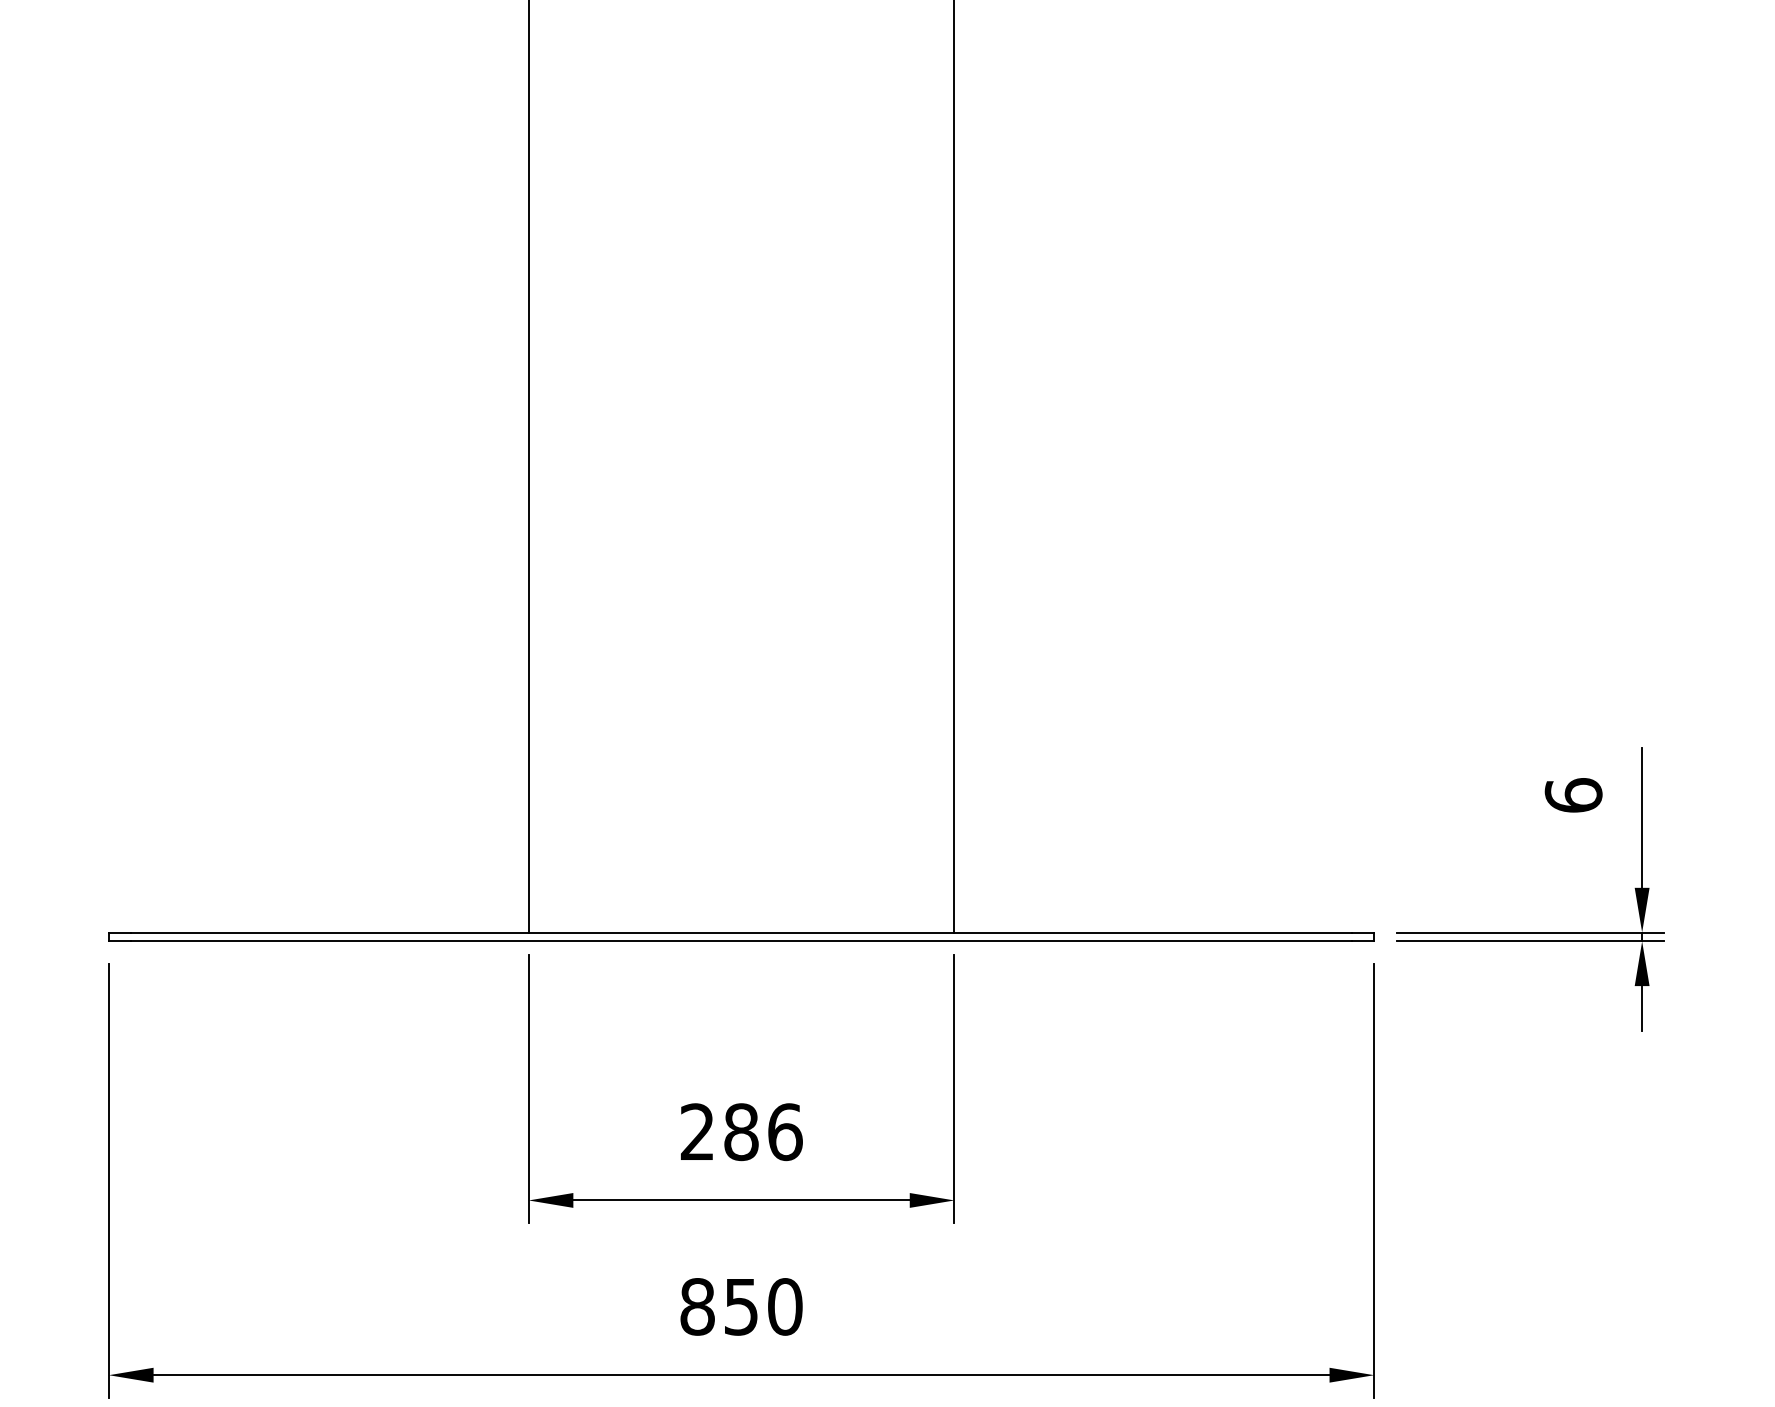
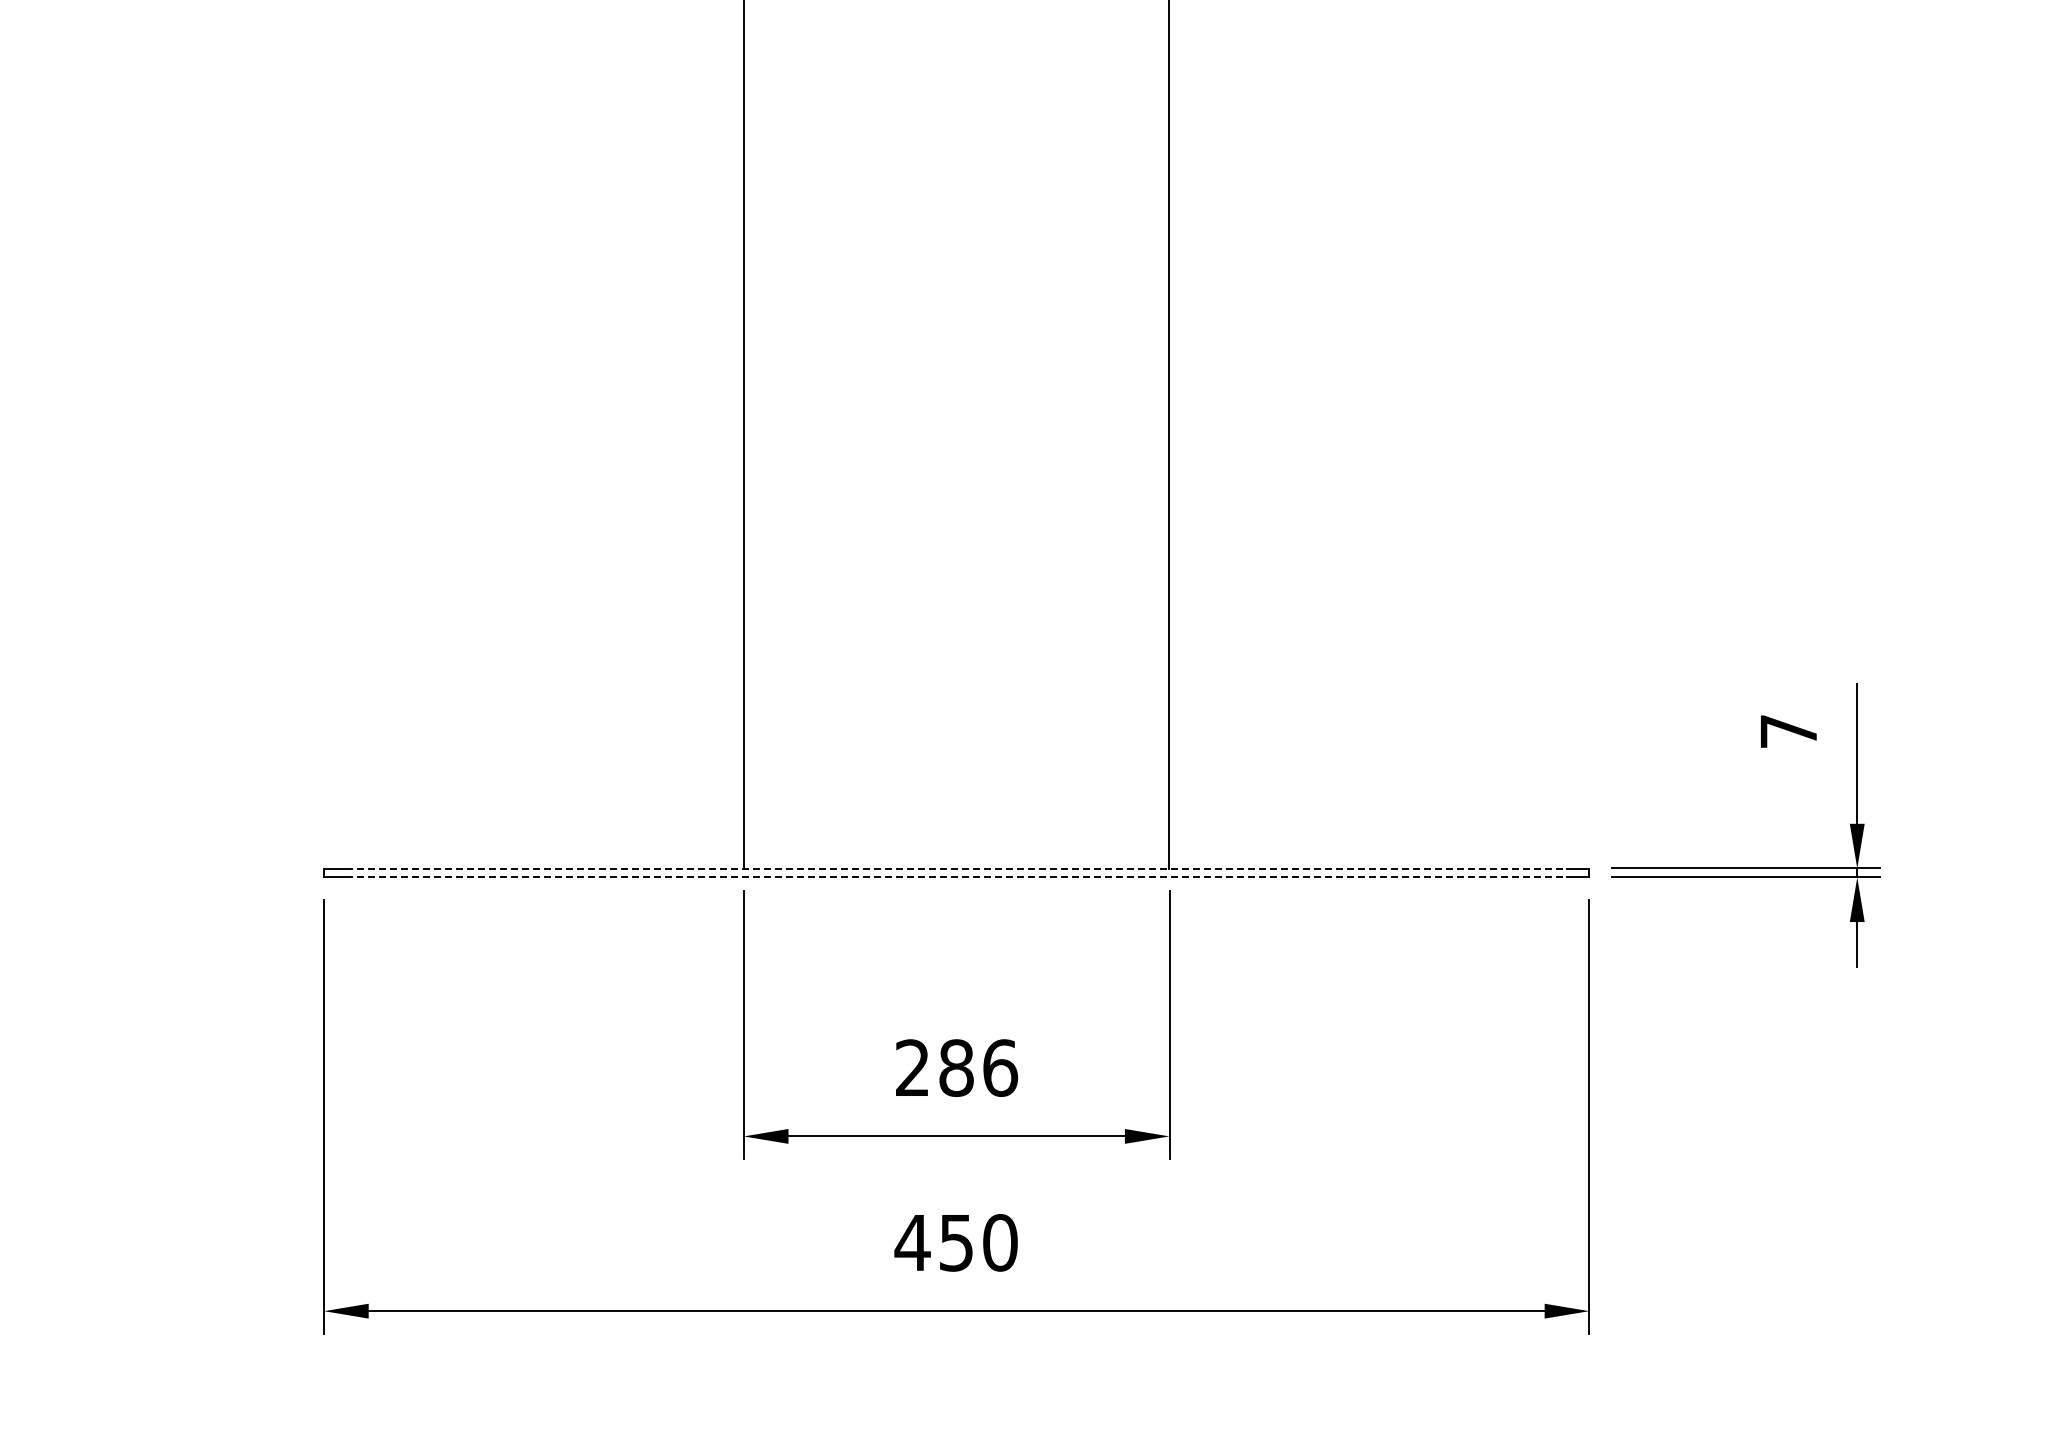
text: (1573, 795) -> (1788, 731), 6 -> 7
line: (742, 932) -> (957, 868), solid -> dashed
line: (742, 941) -> (957, 877), solid -> dashed
text: (697, 1306) -> (912, 1242), 850 -> 450

